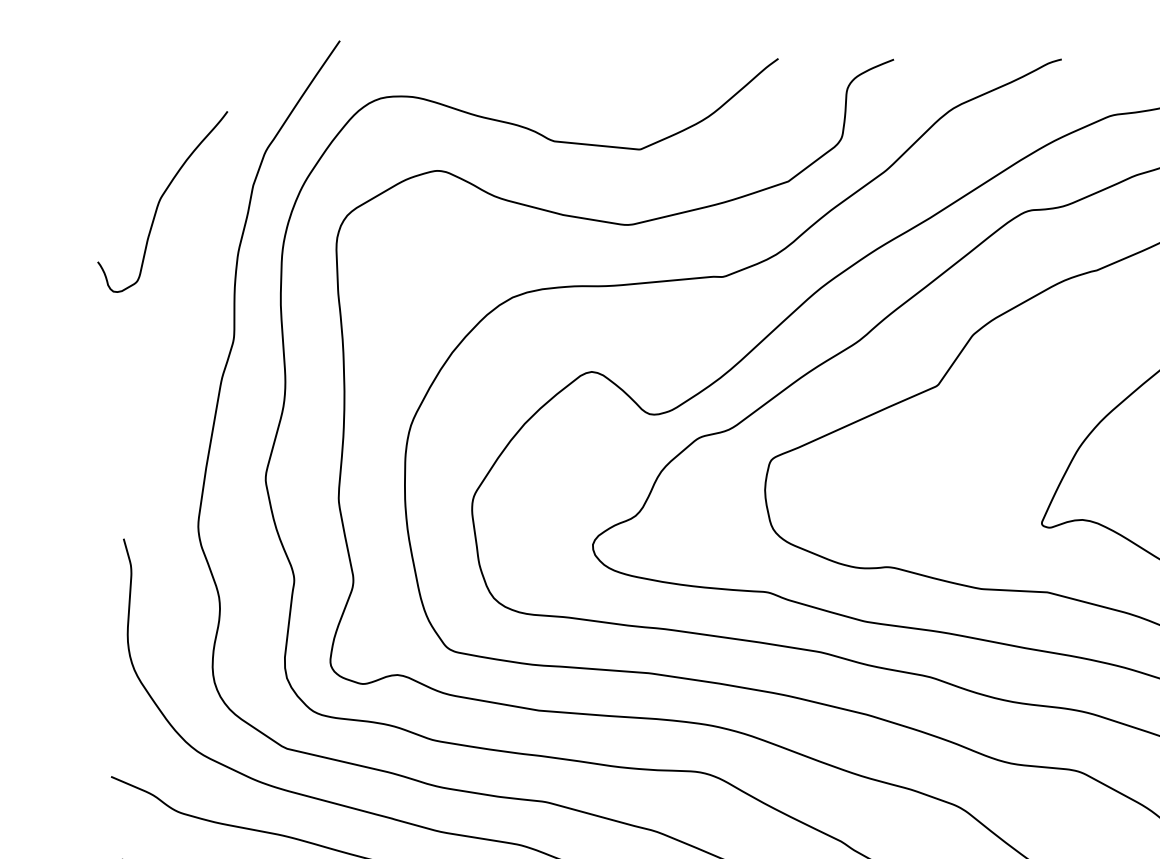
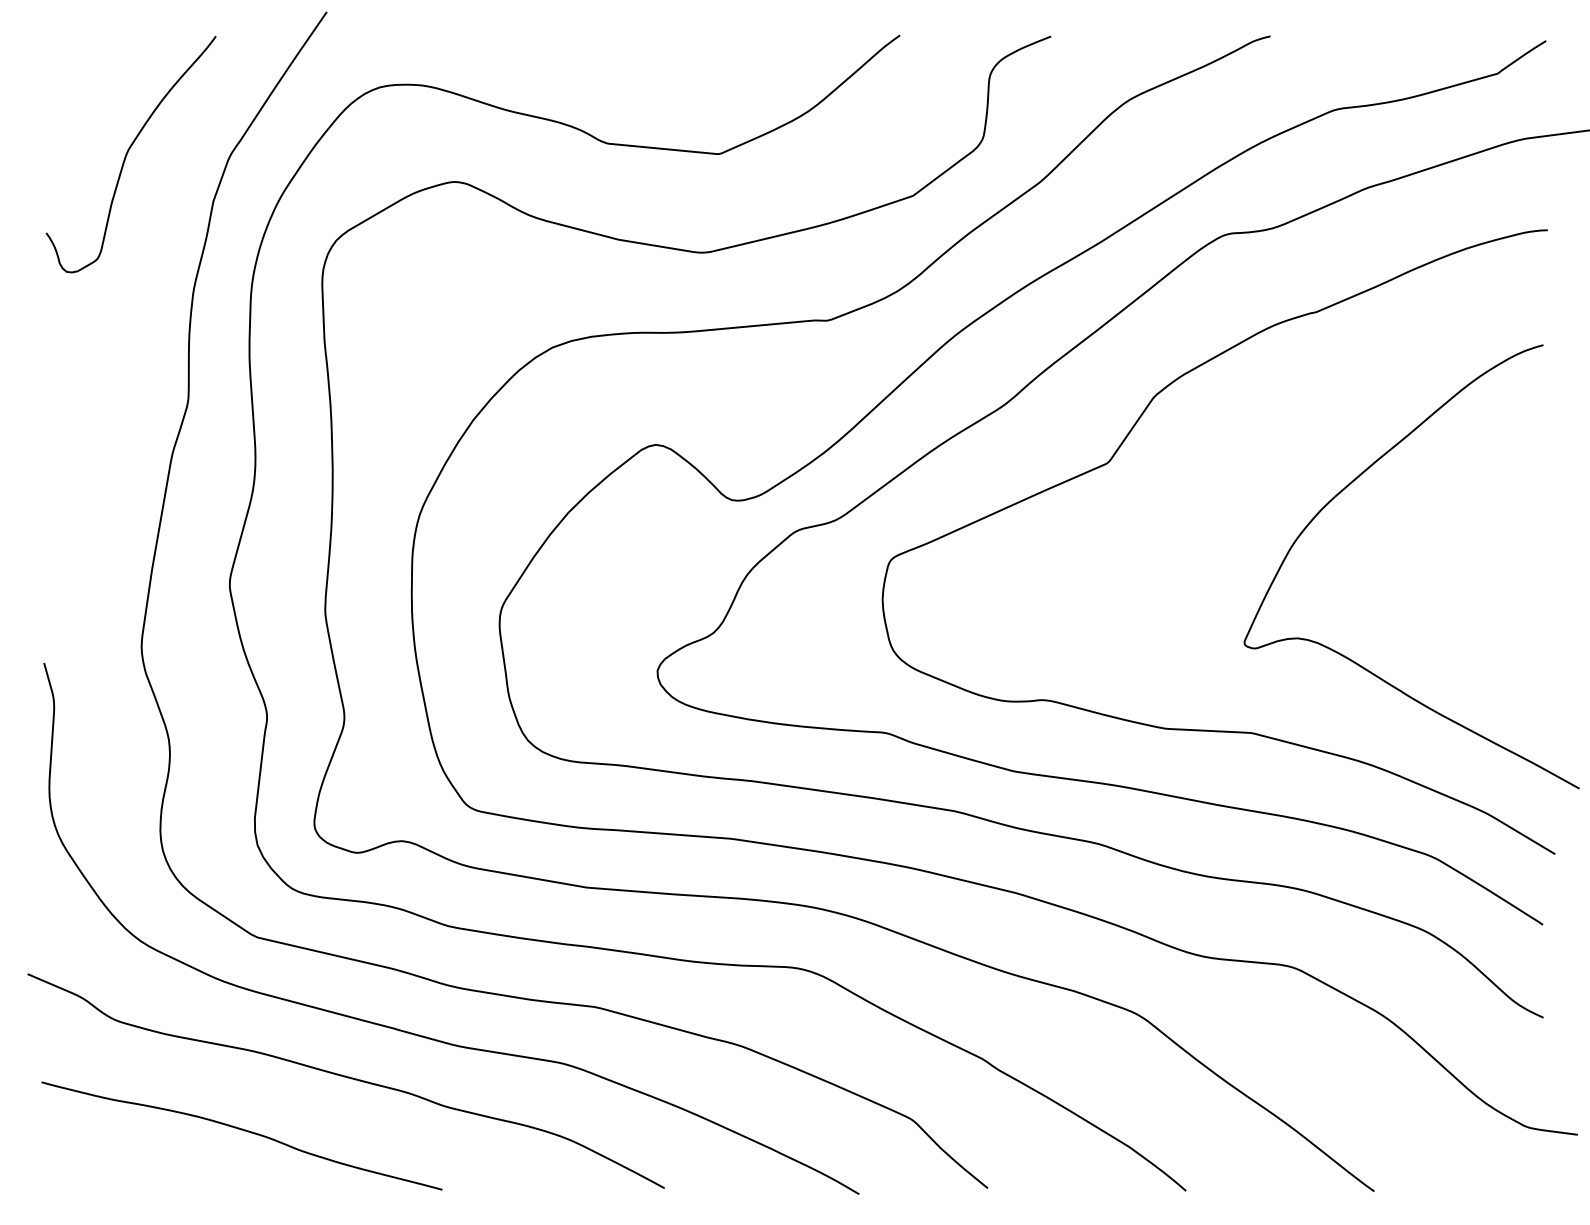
curve: (160, 200) -> (128, 152), moved

